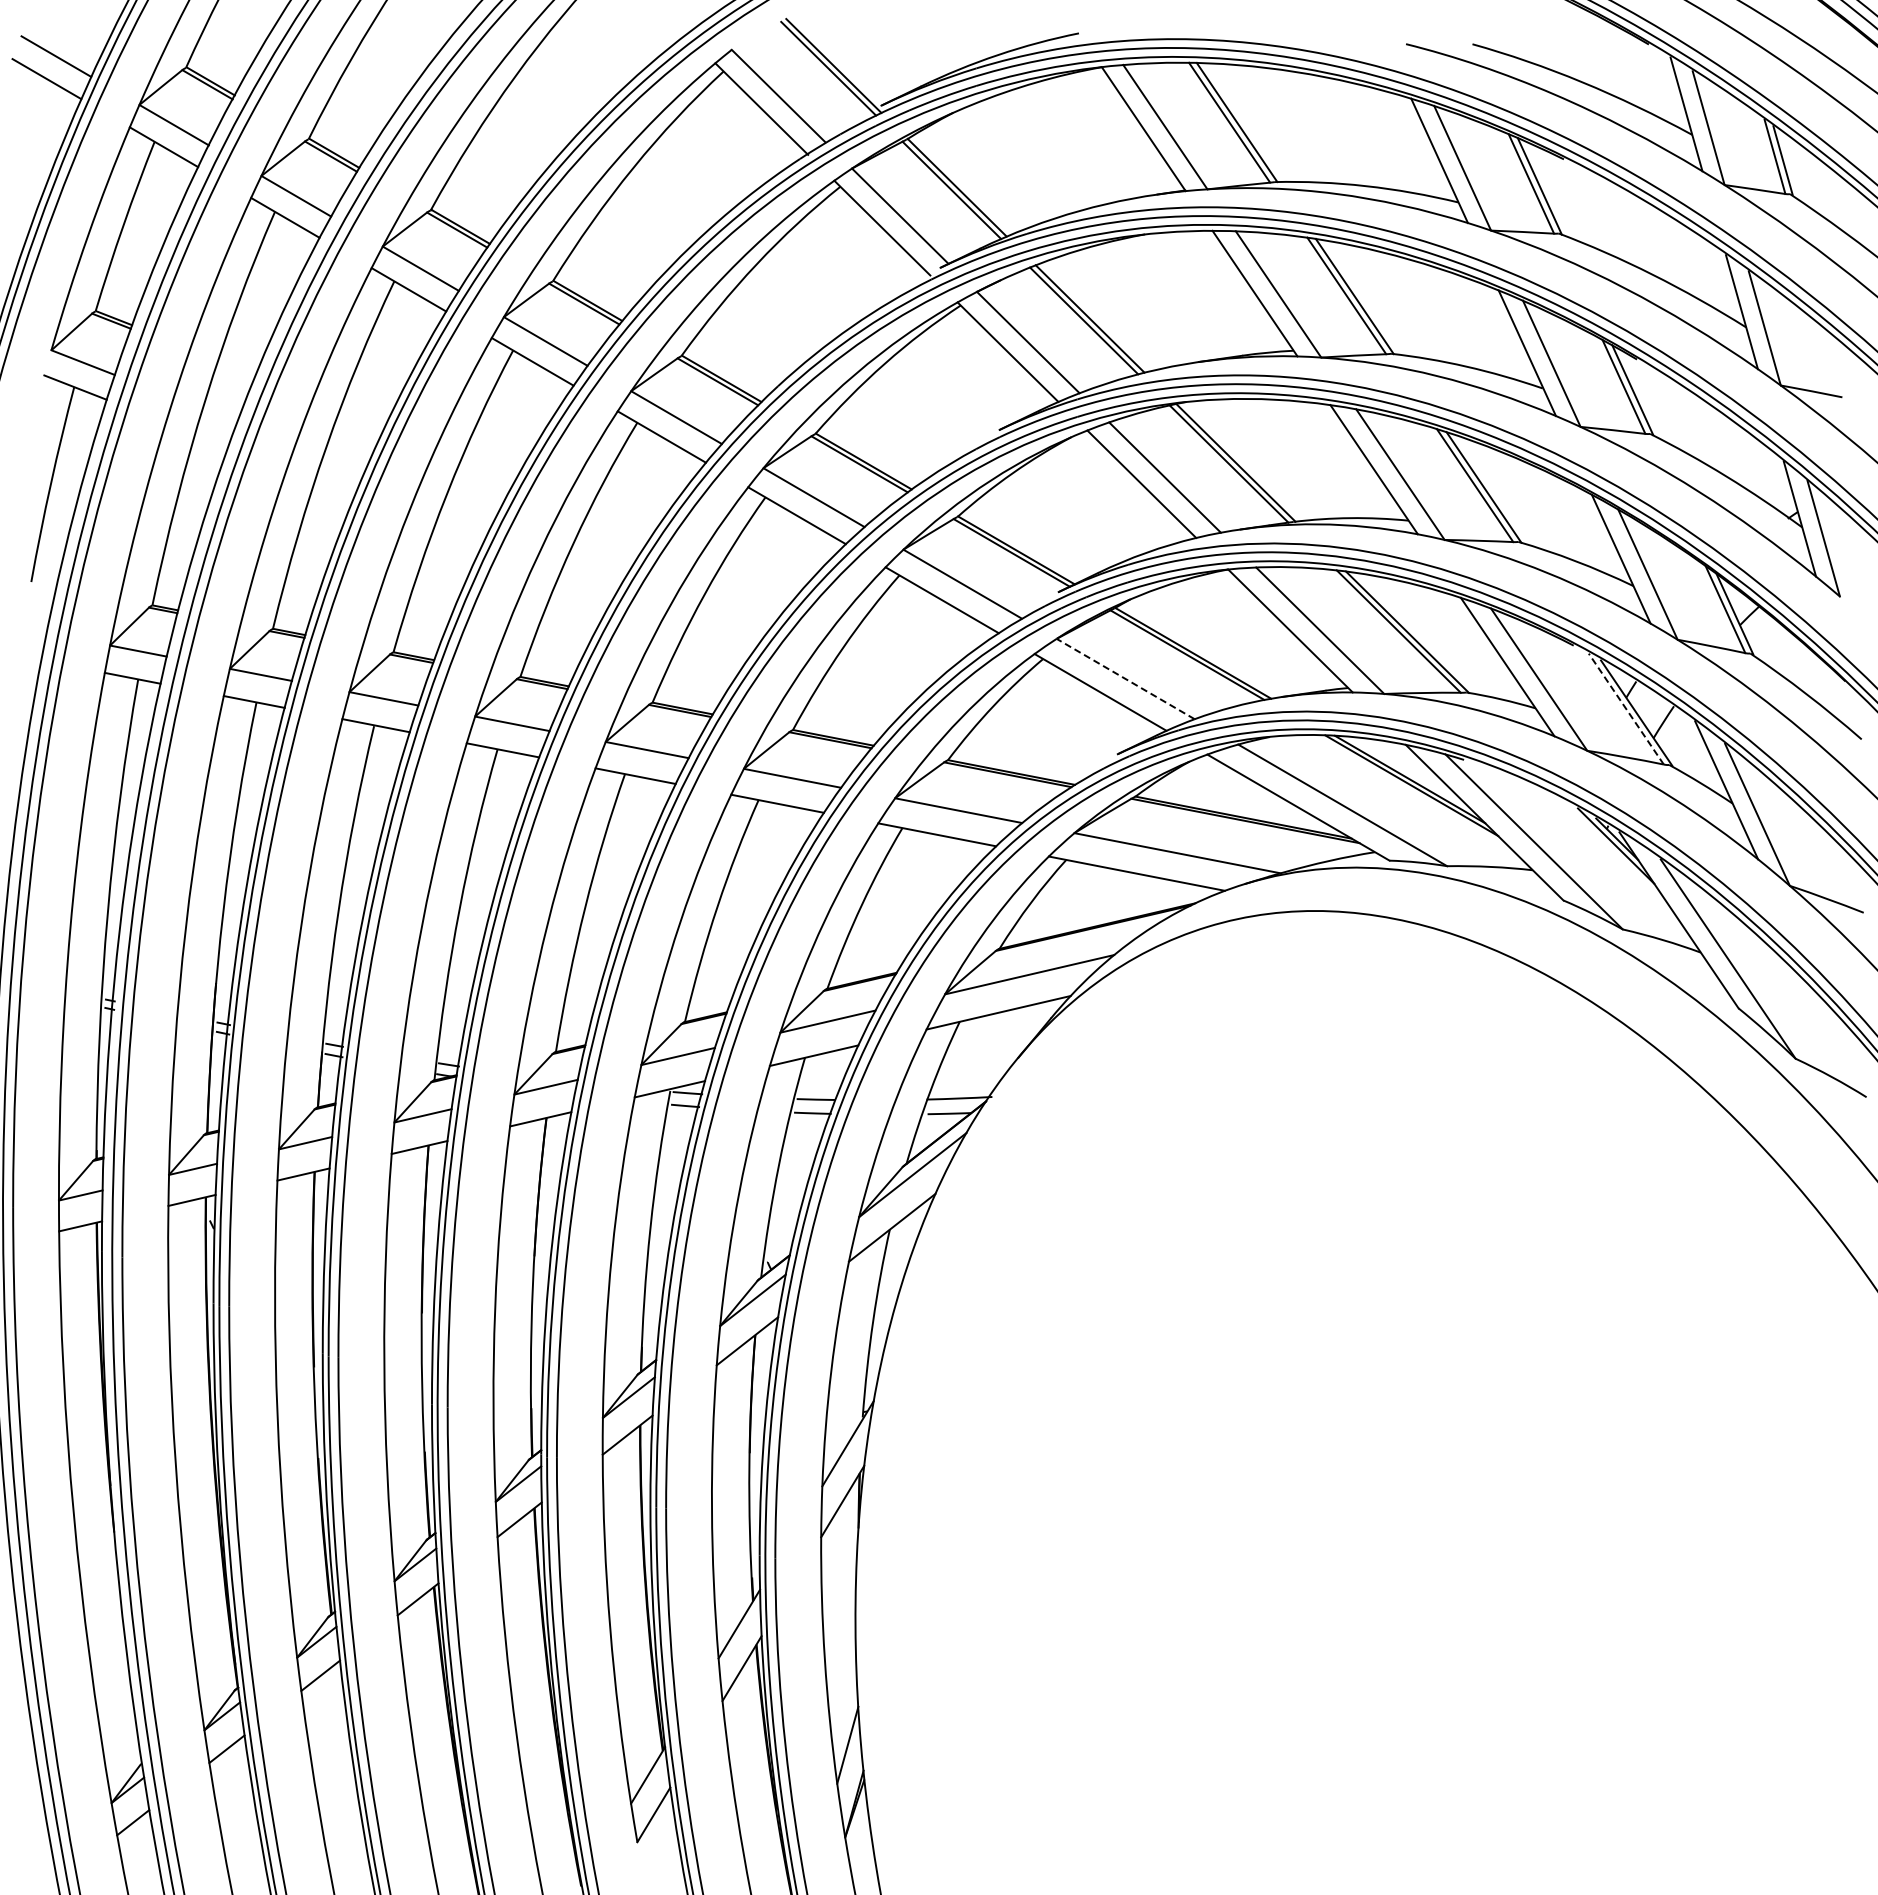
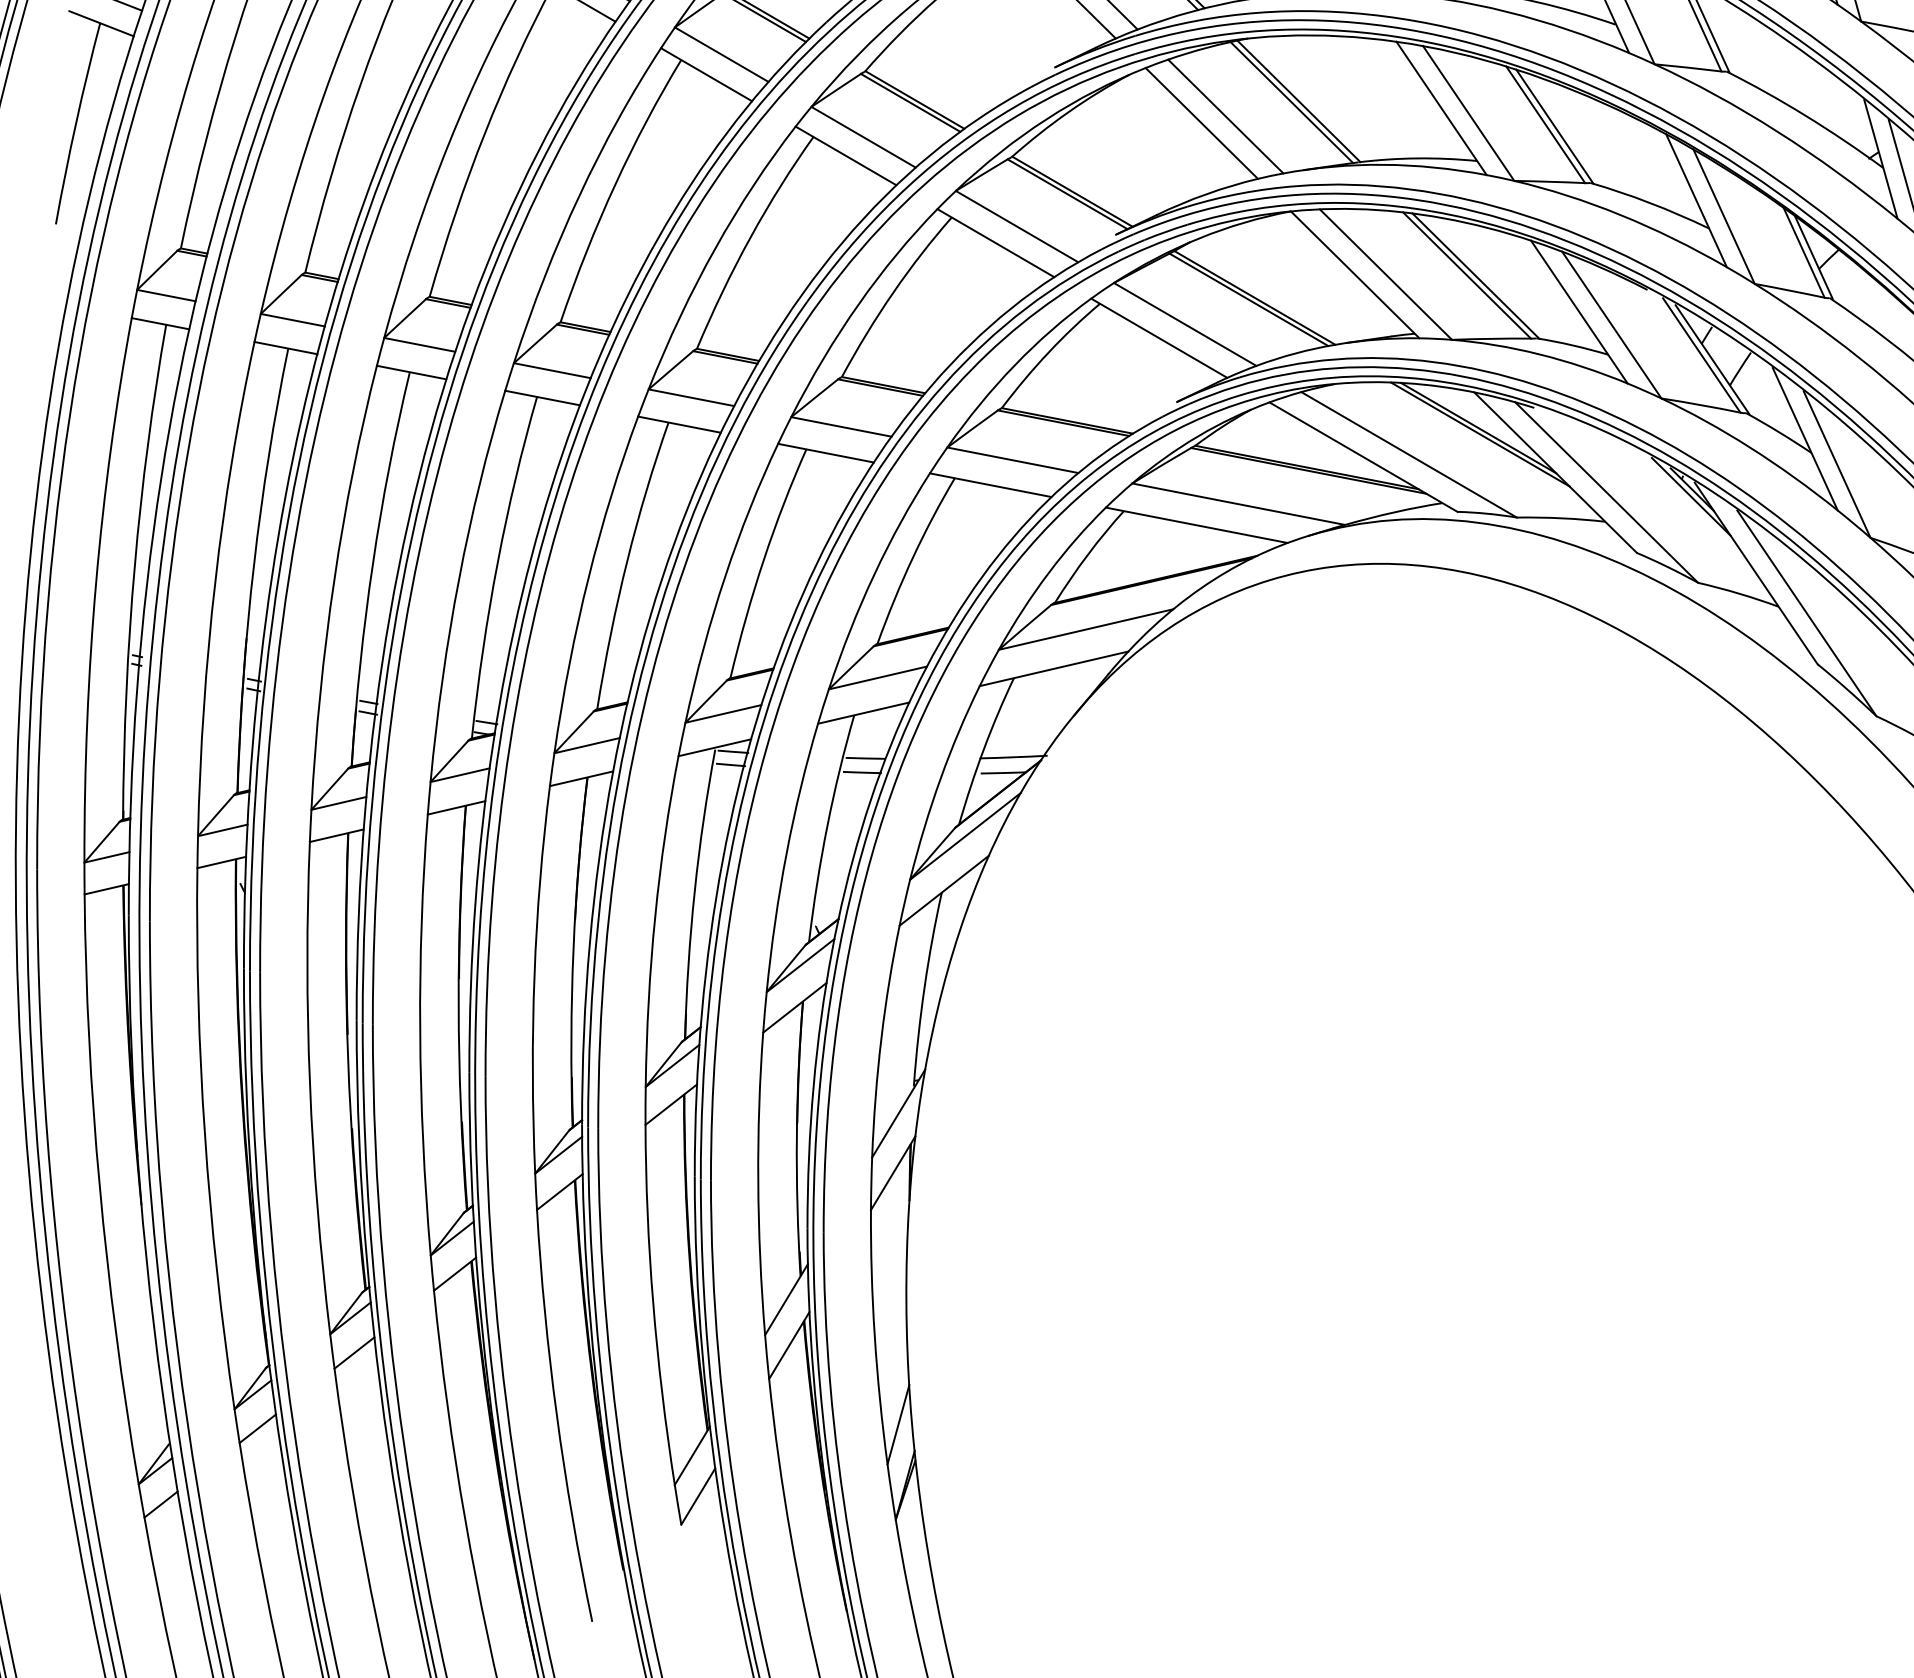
line: (1125, 679) -> (1184, 324), dashed -> solid
line: (1626, 709) -> (1701, 355), dashed -> solid

